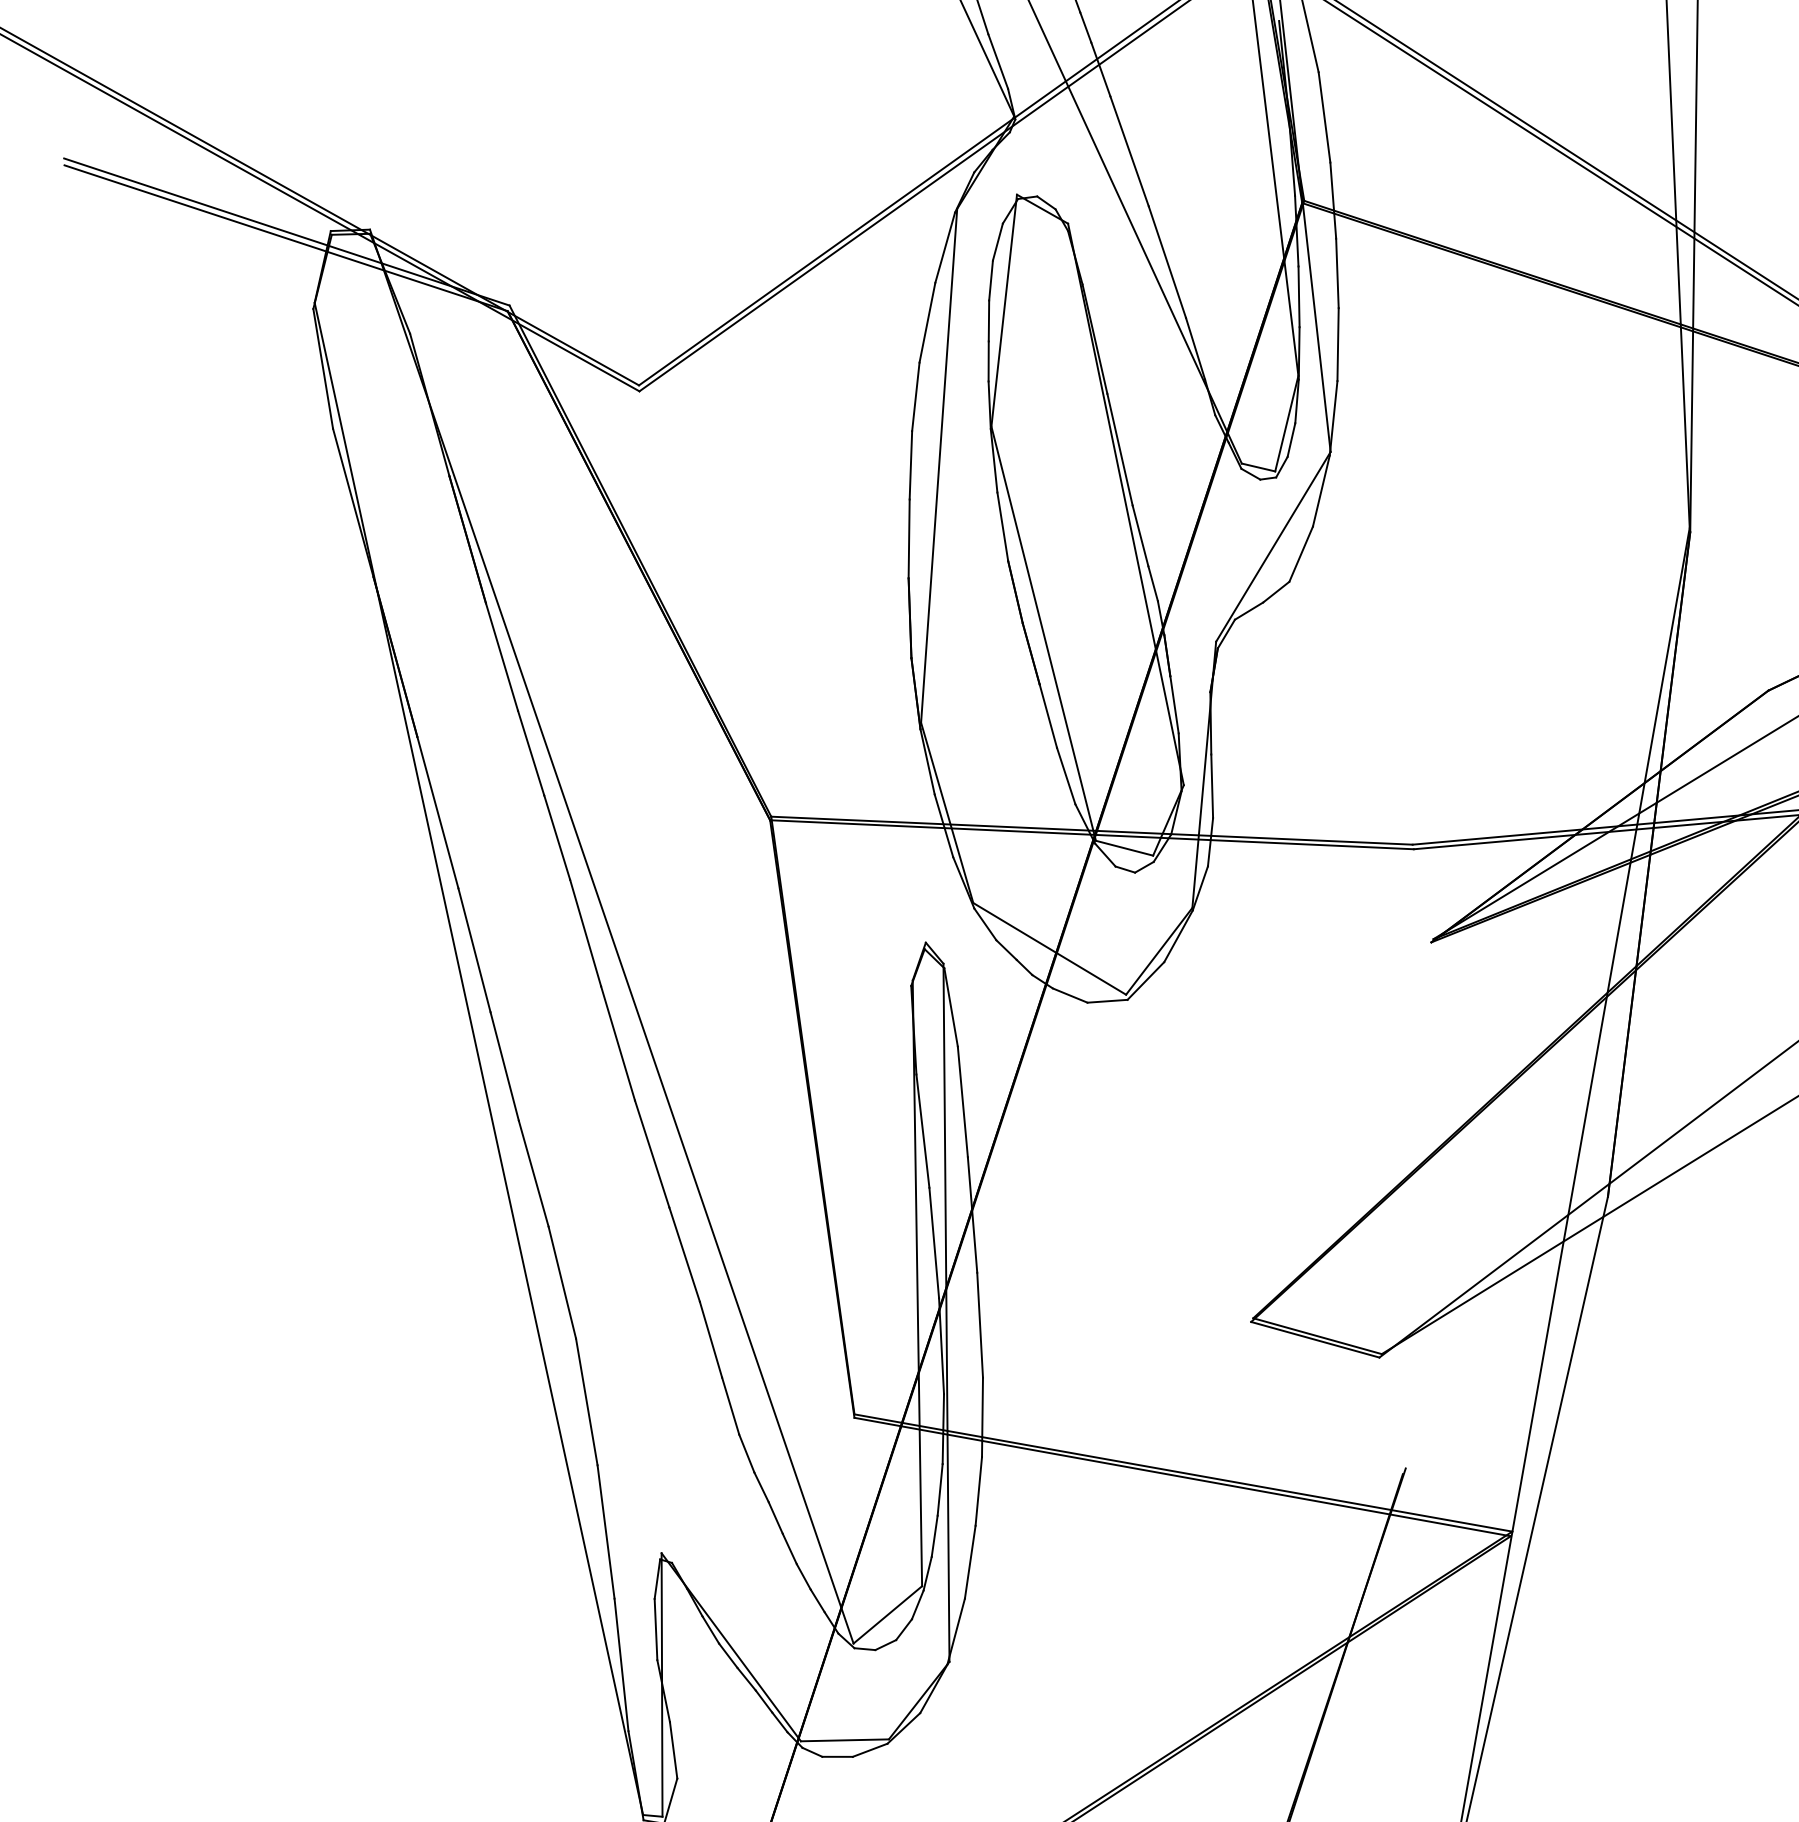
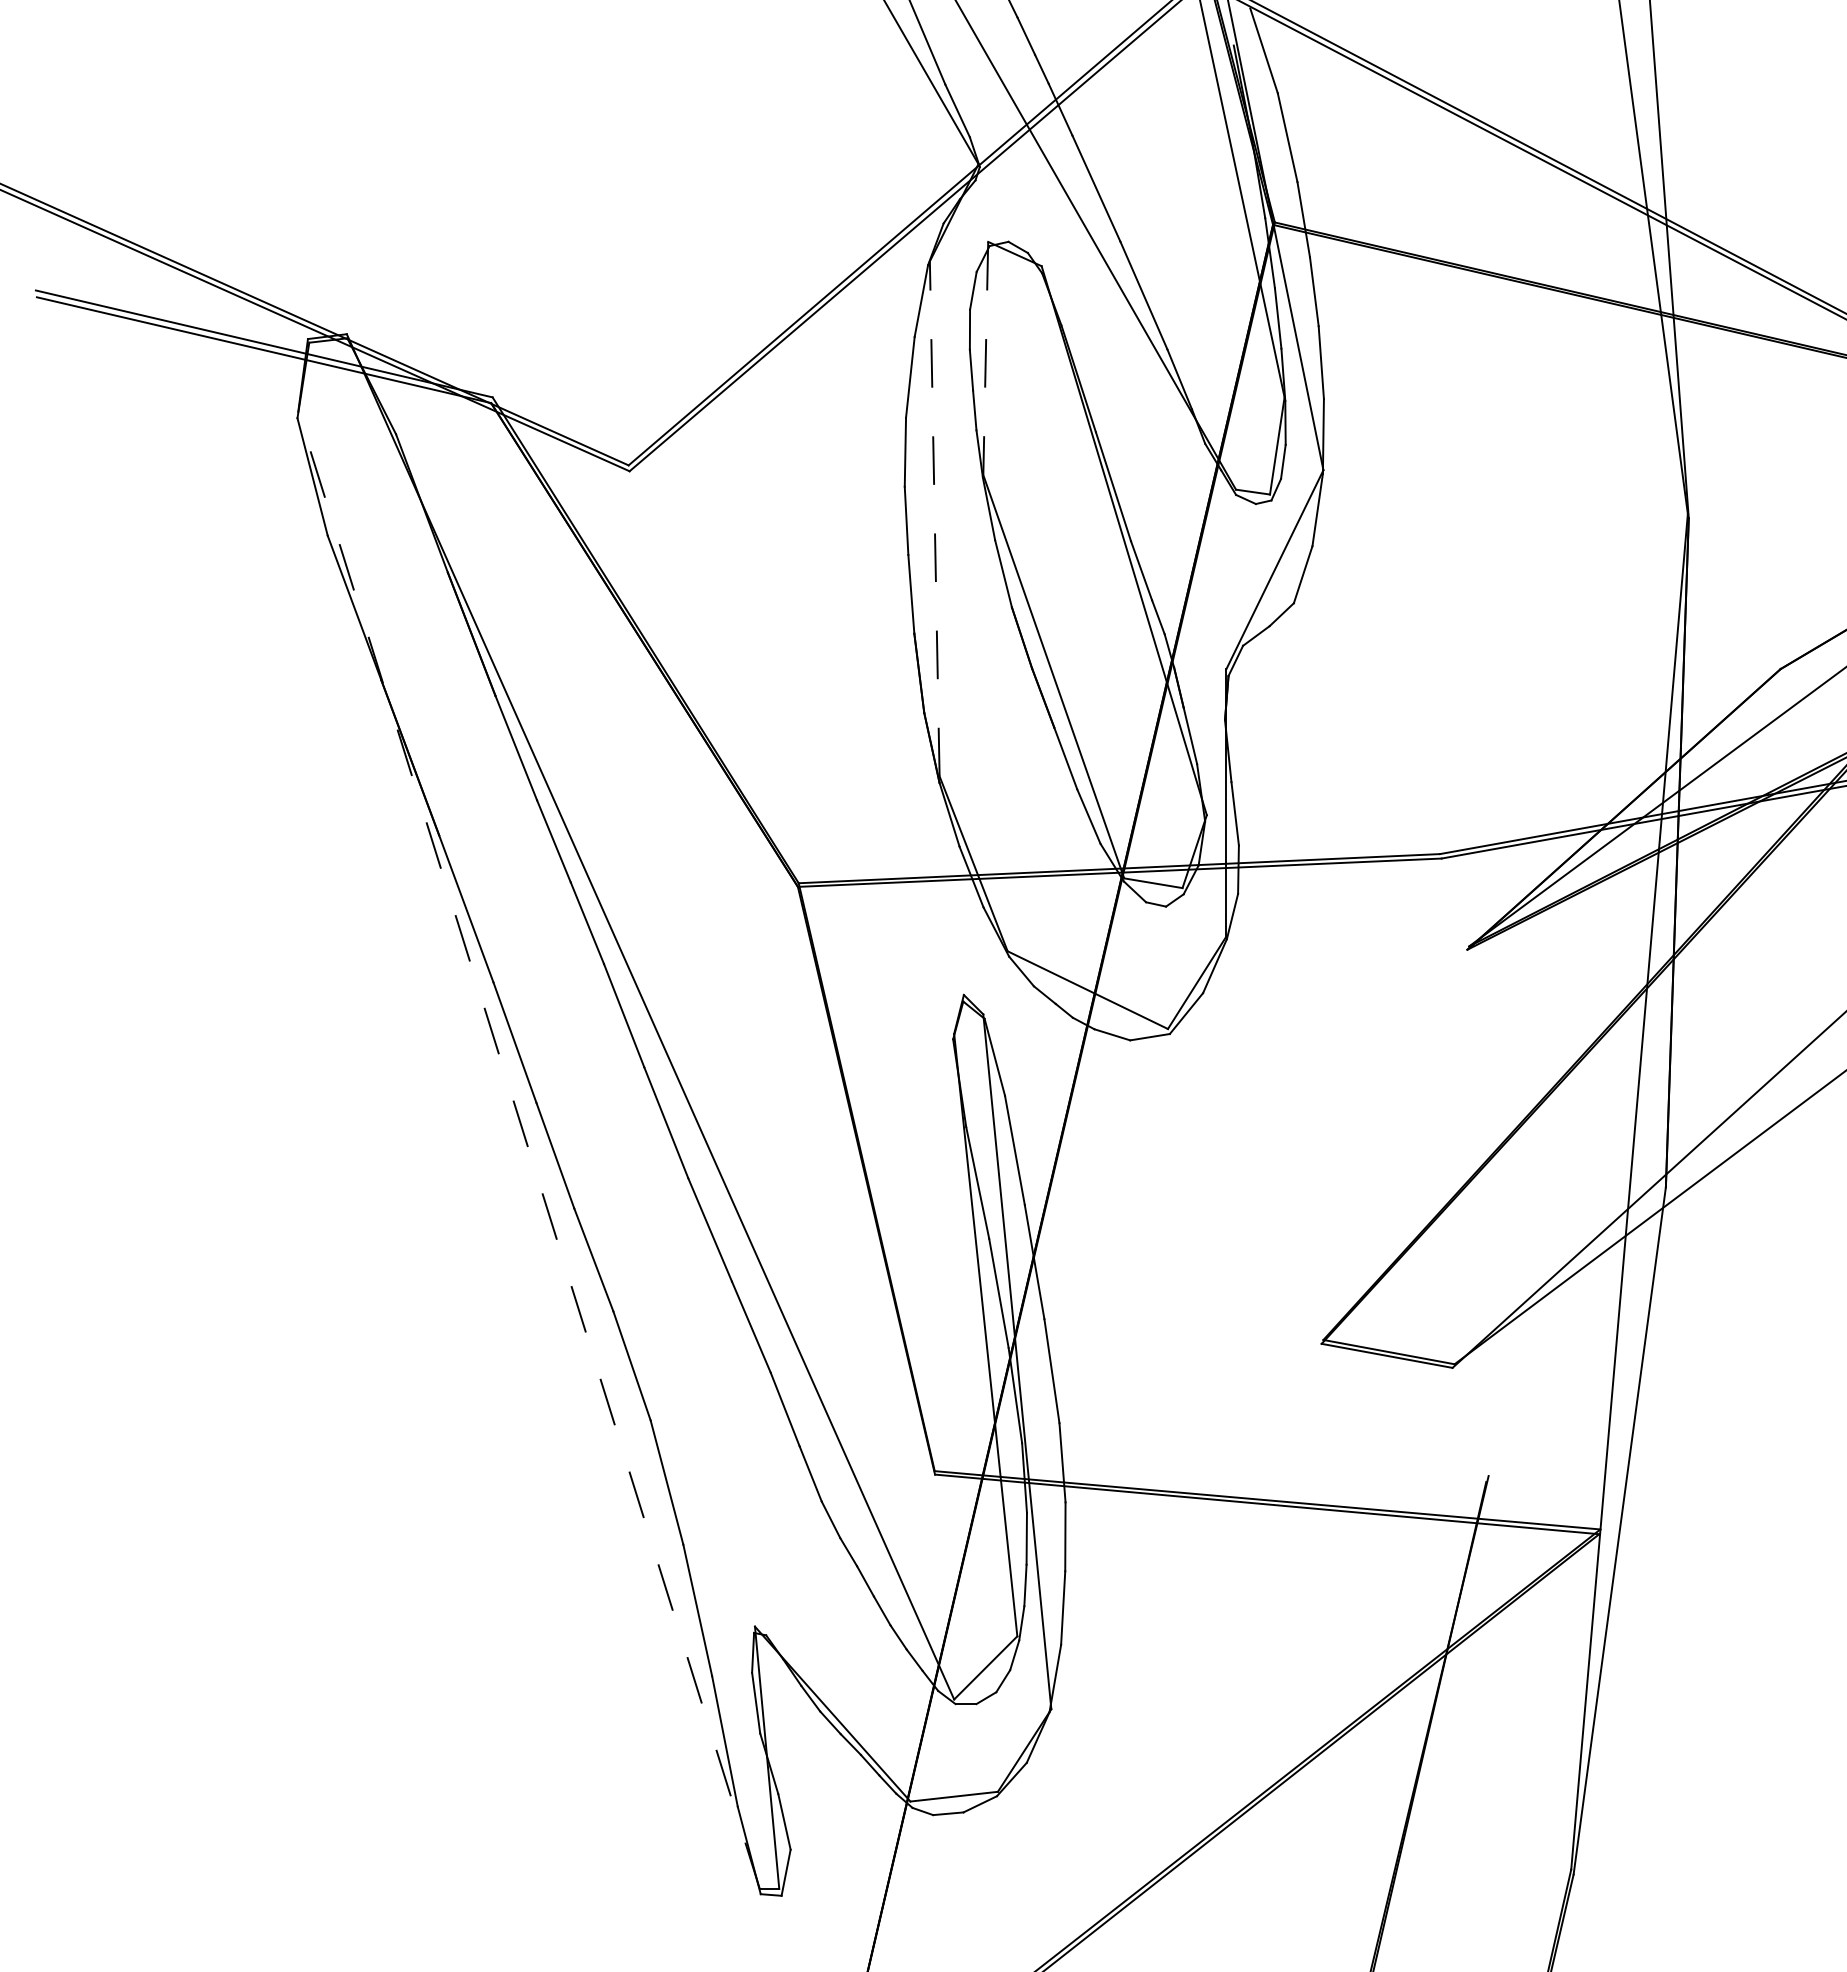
line: (1003, 310) -> (985, 358), solid -> dashed
line: (938, 465) -> (934, 518), solid -> dashed
line: (479, 1058) -> (529, 1150), solid -> dashed

